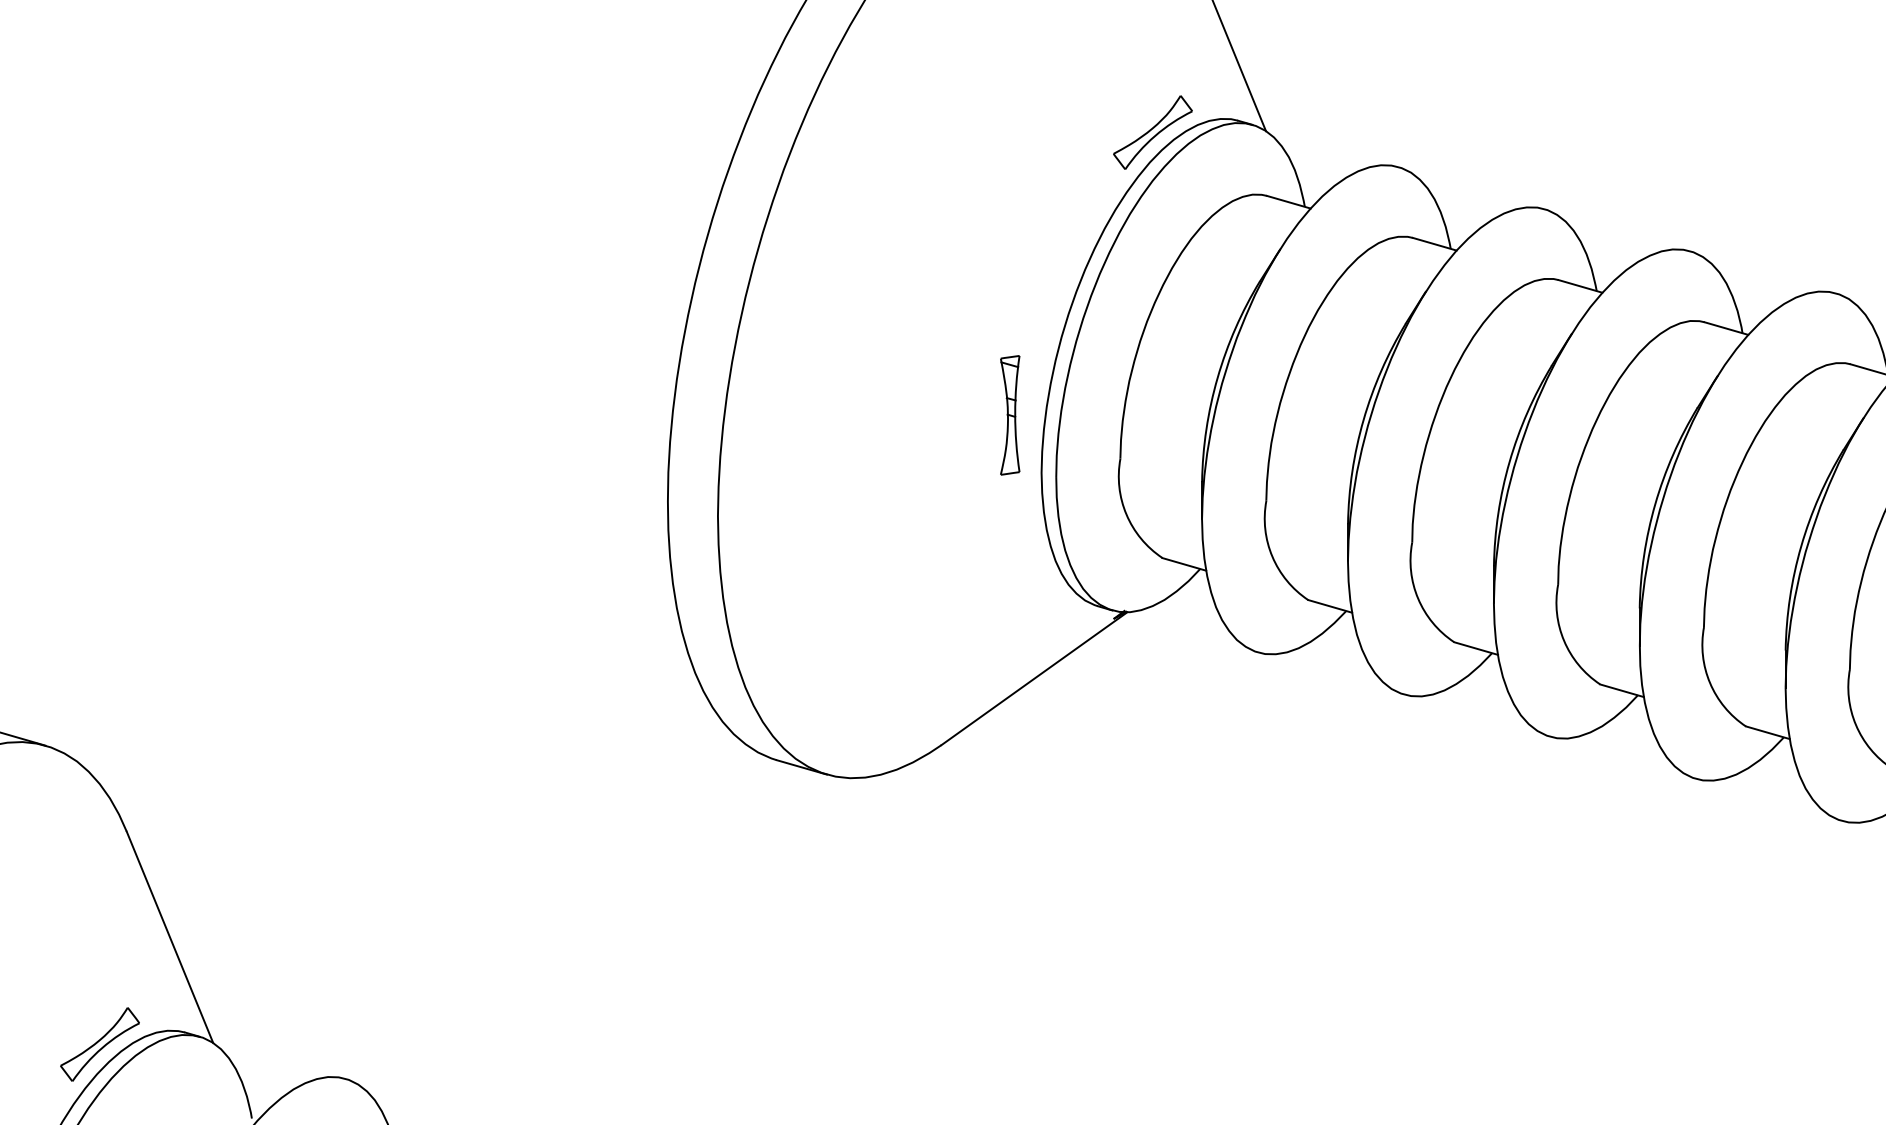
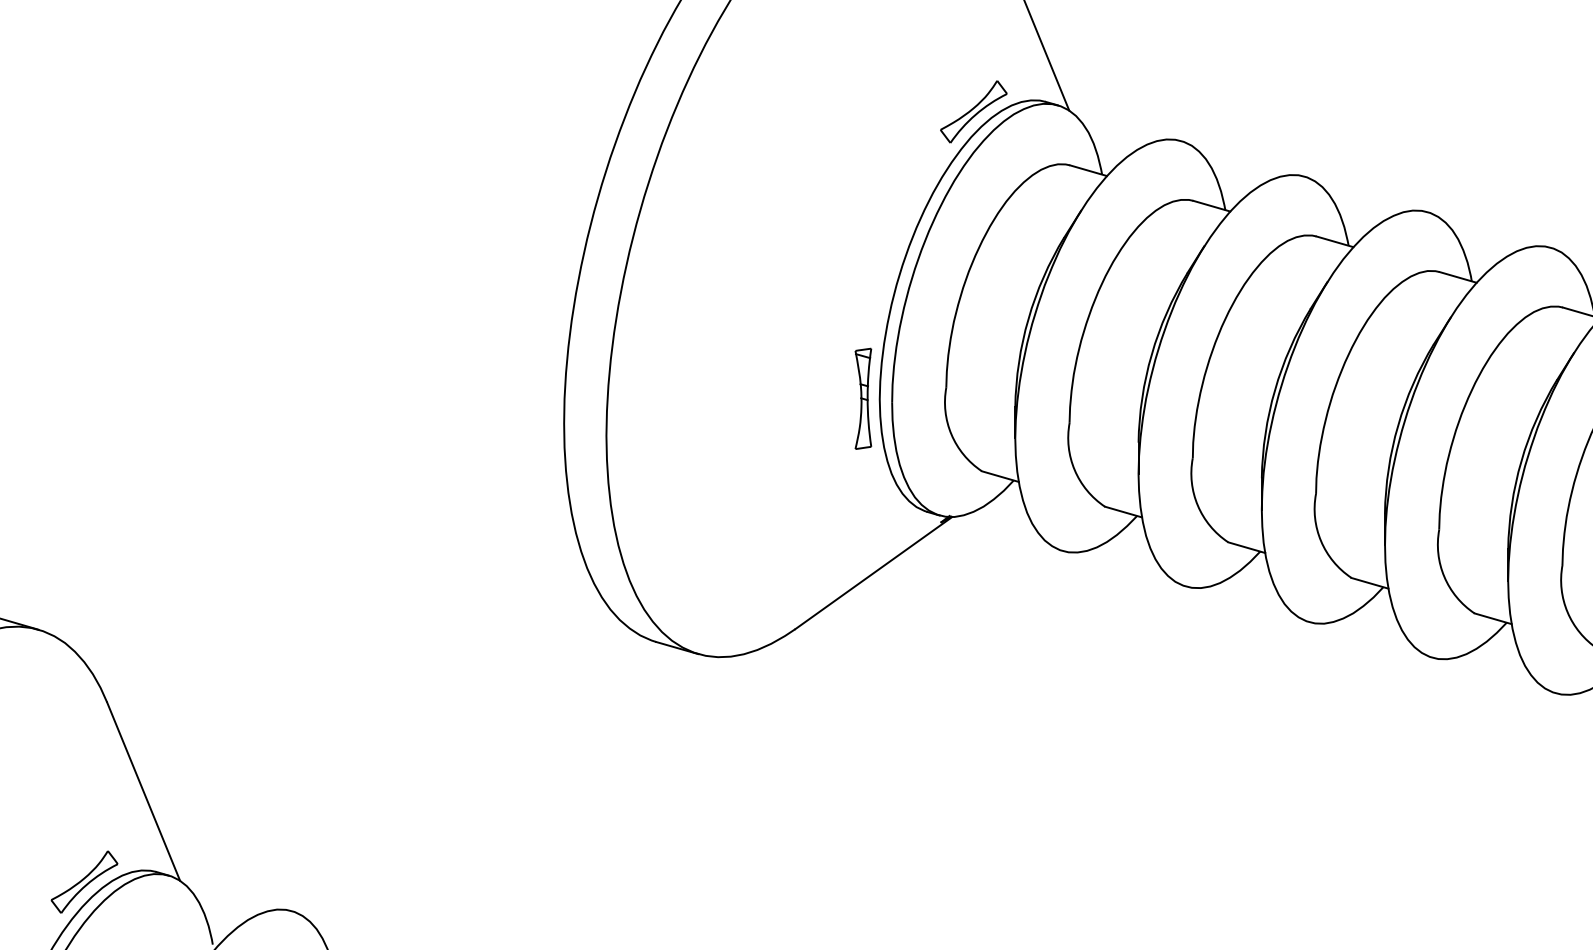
part: (1010, 415) -> (863, 398), moved

